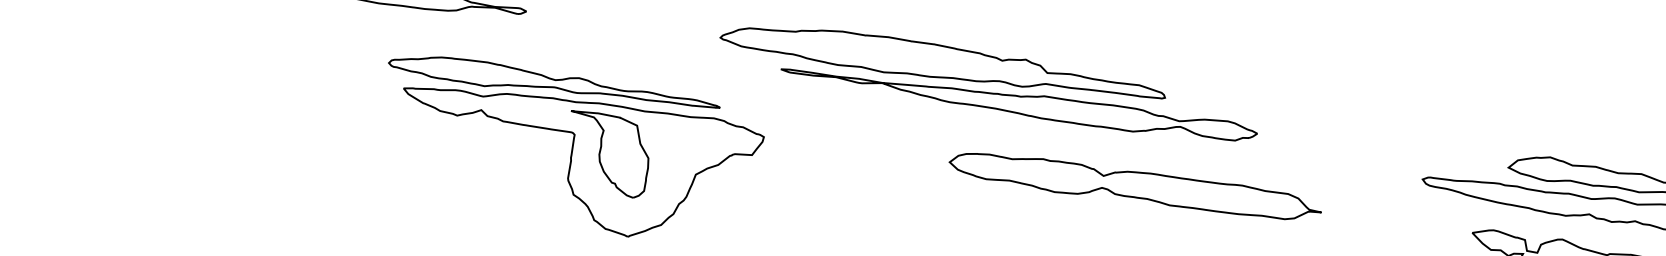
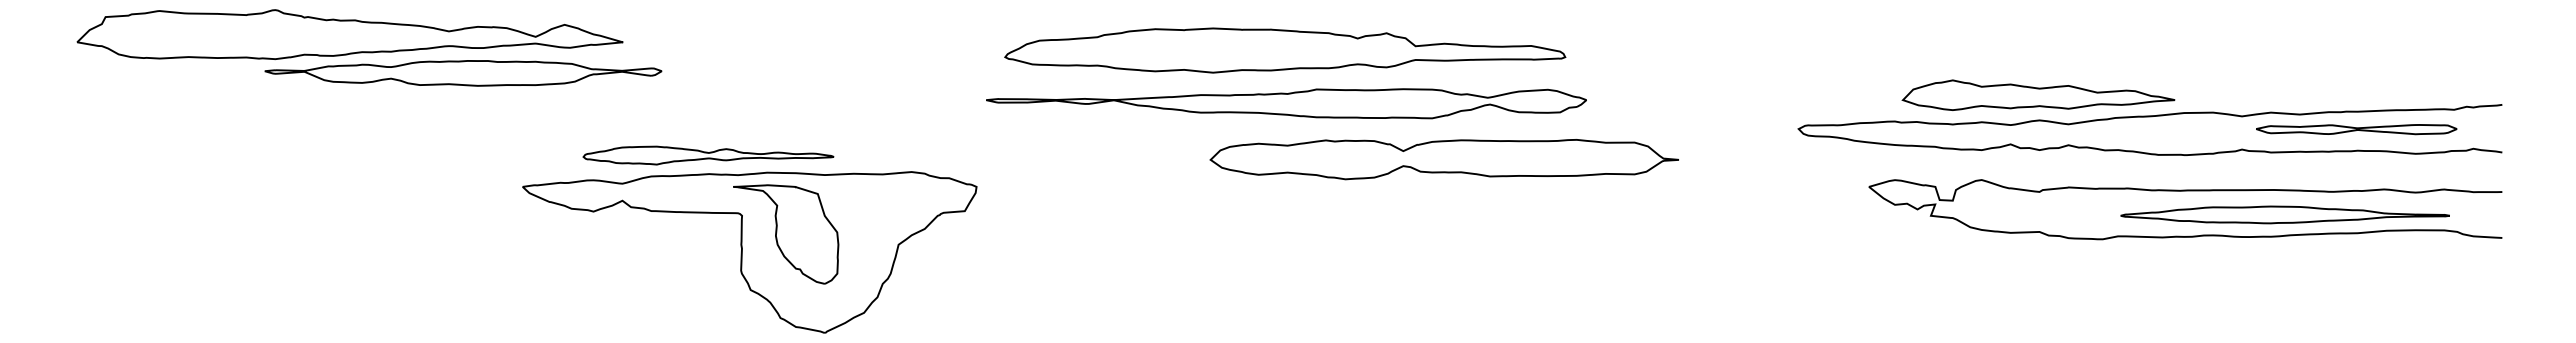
part: (943, 62) -> (1285, 50), moved
part: (554, 83) -> (708, 155), size x0.6
part: (1134, 186) -> (1443, 159), moved

